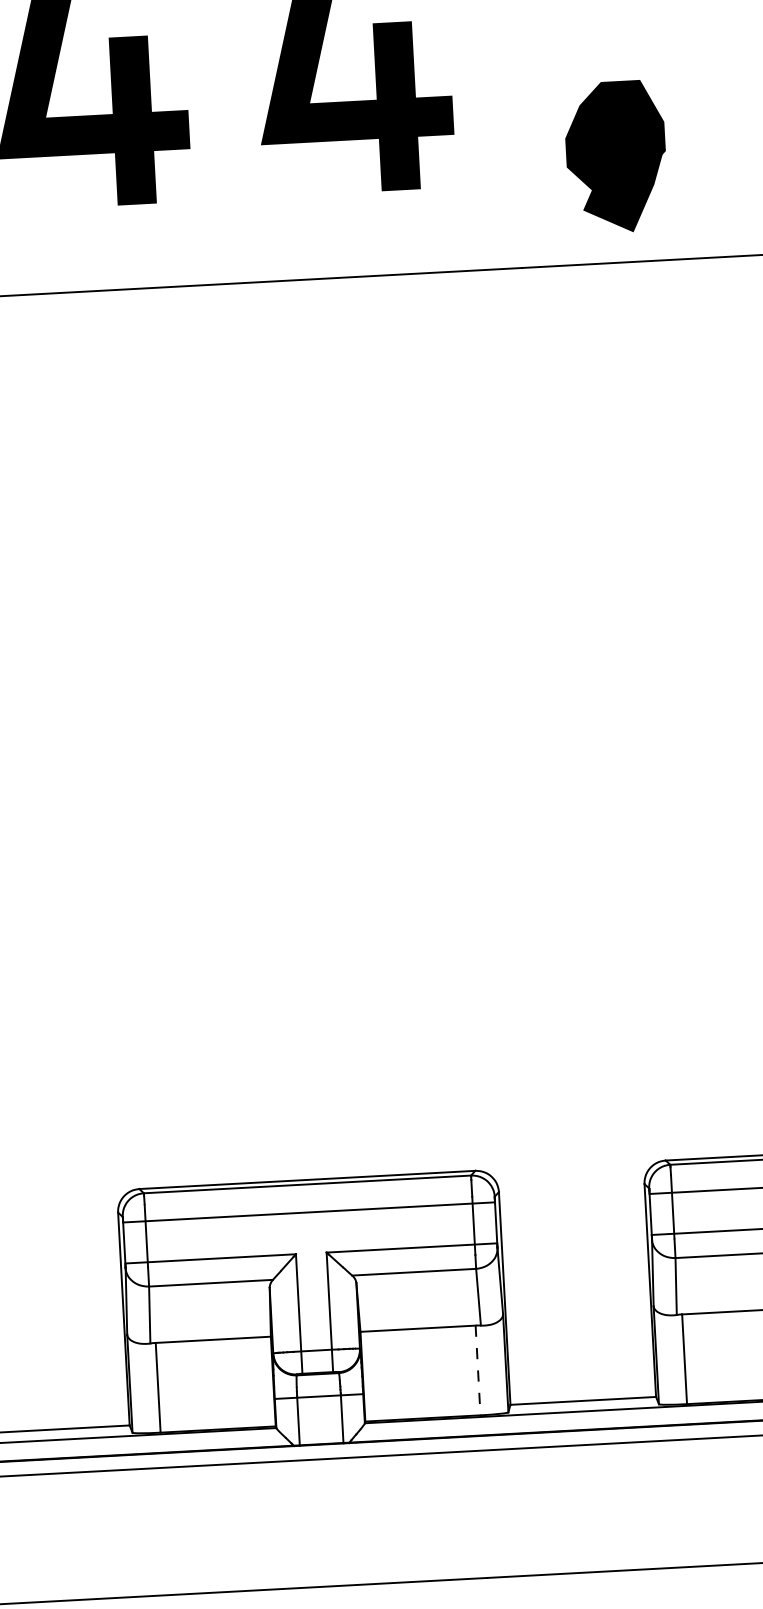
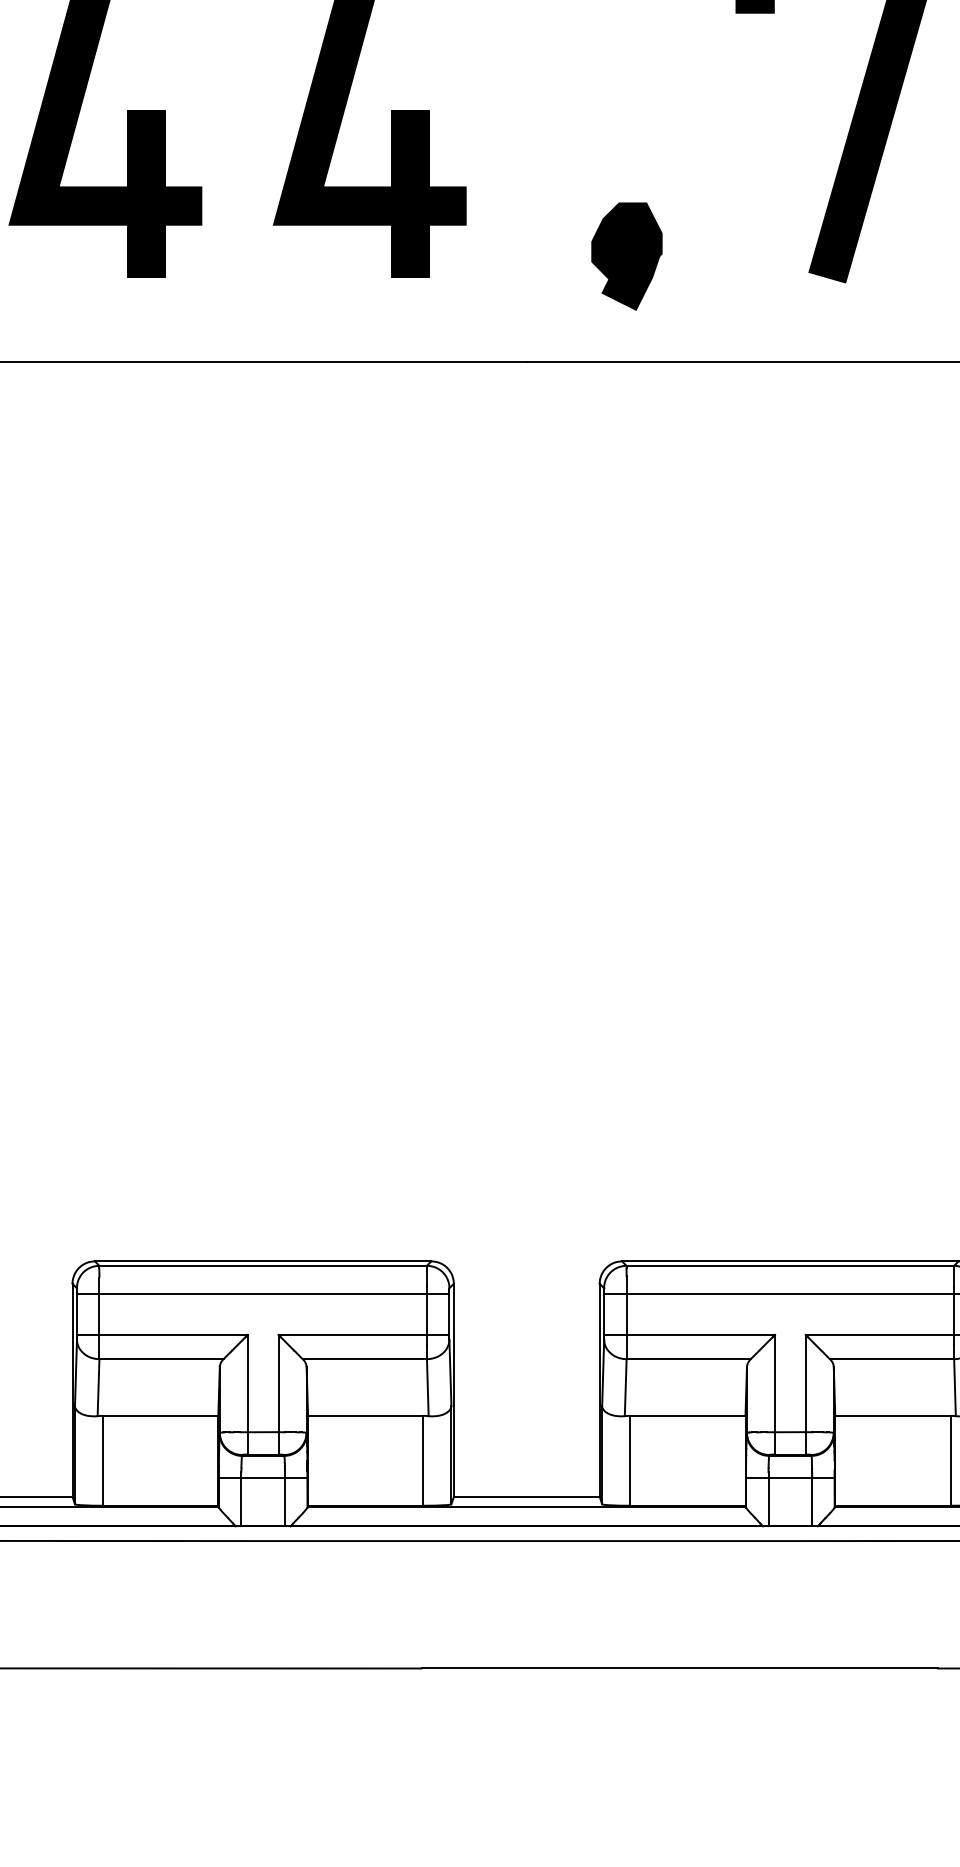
part: (615, 156) -> (626, 256), size x0.71
line: (478, 1370) -> (423, 1460), dashed -> solid

